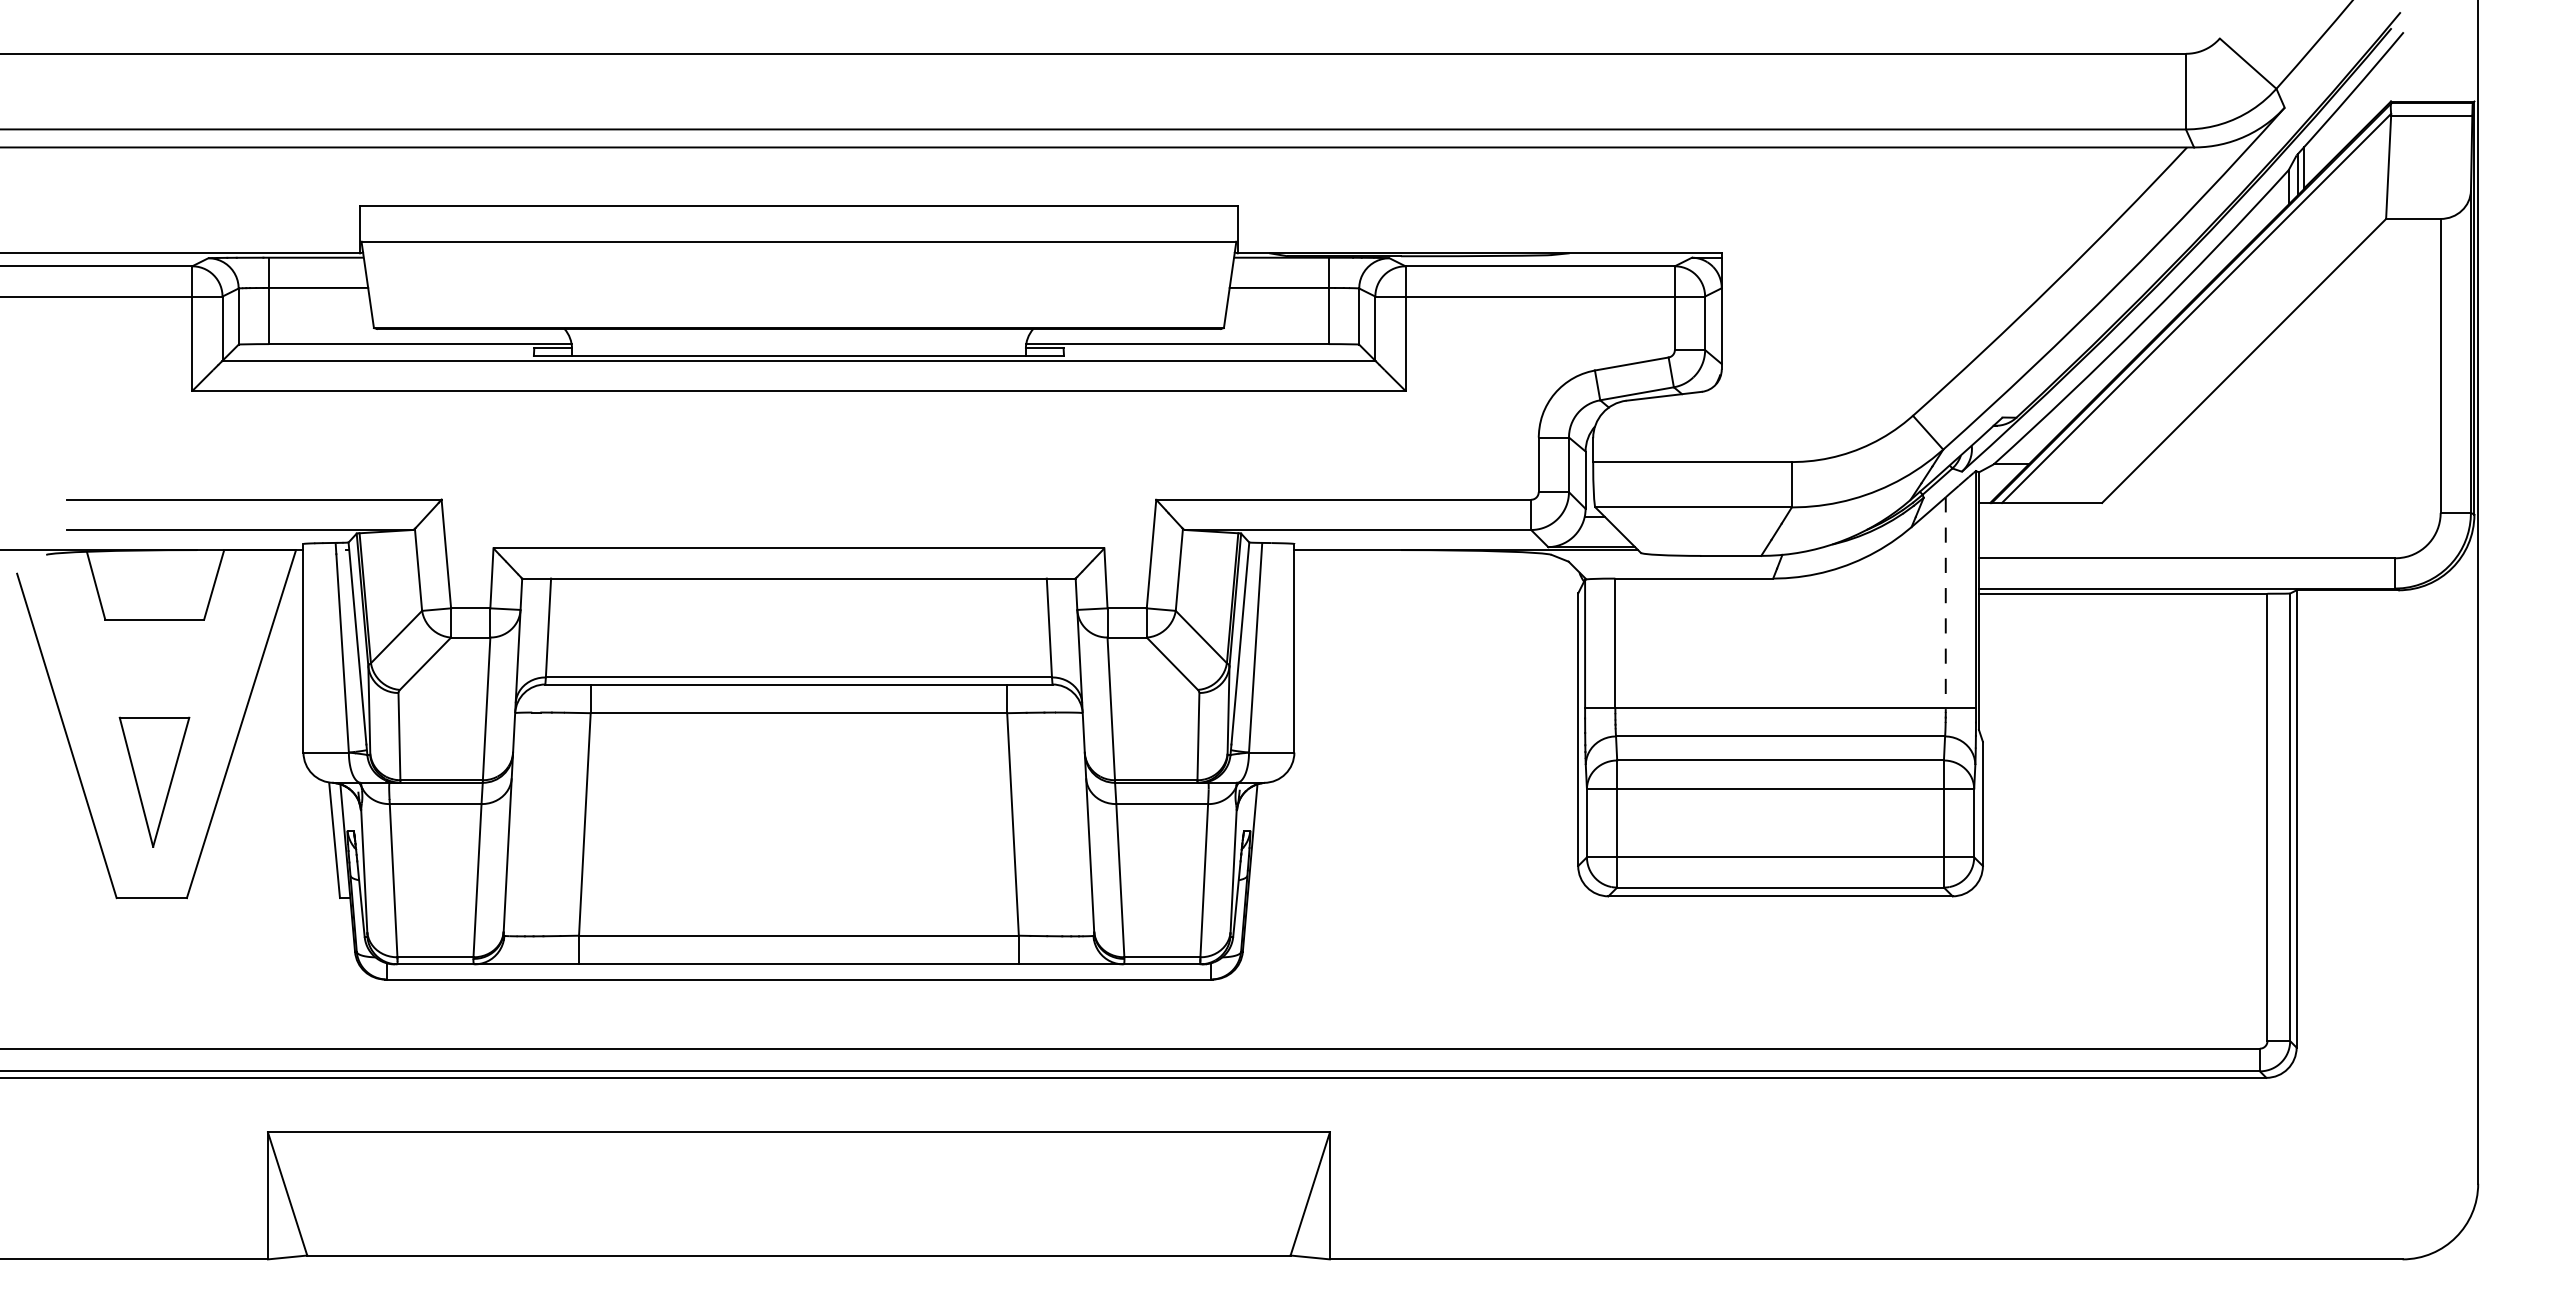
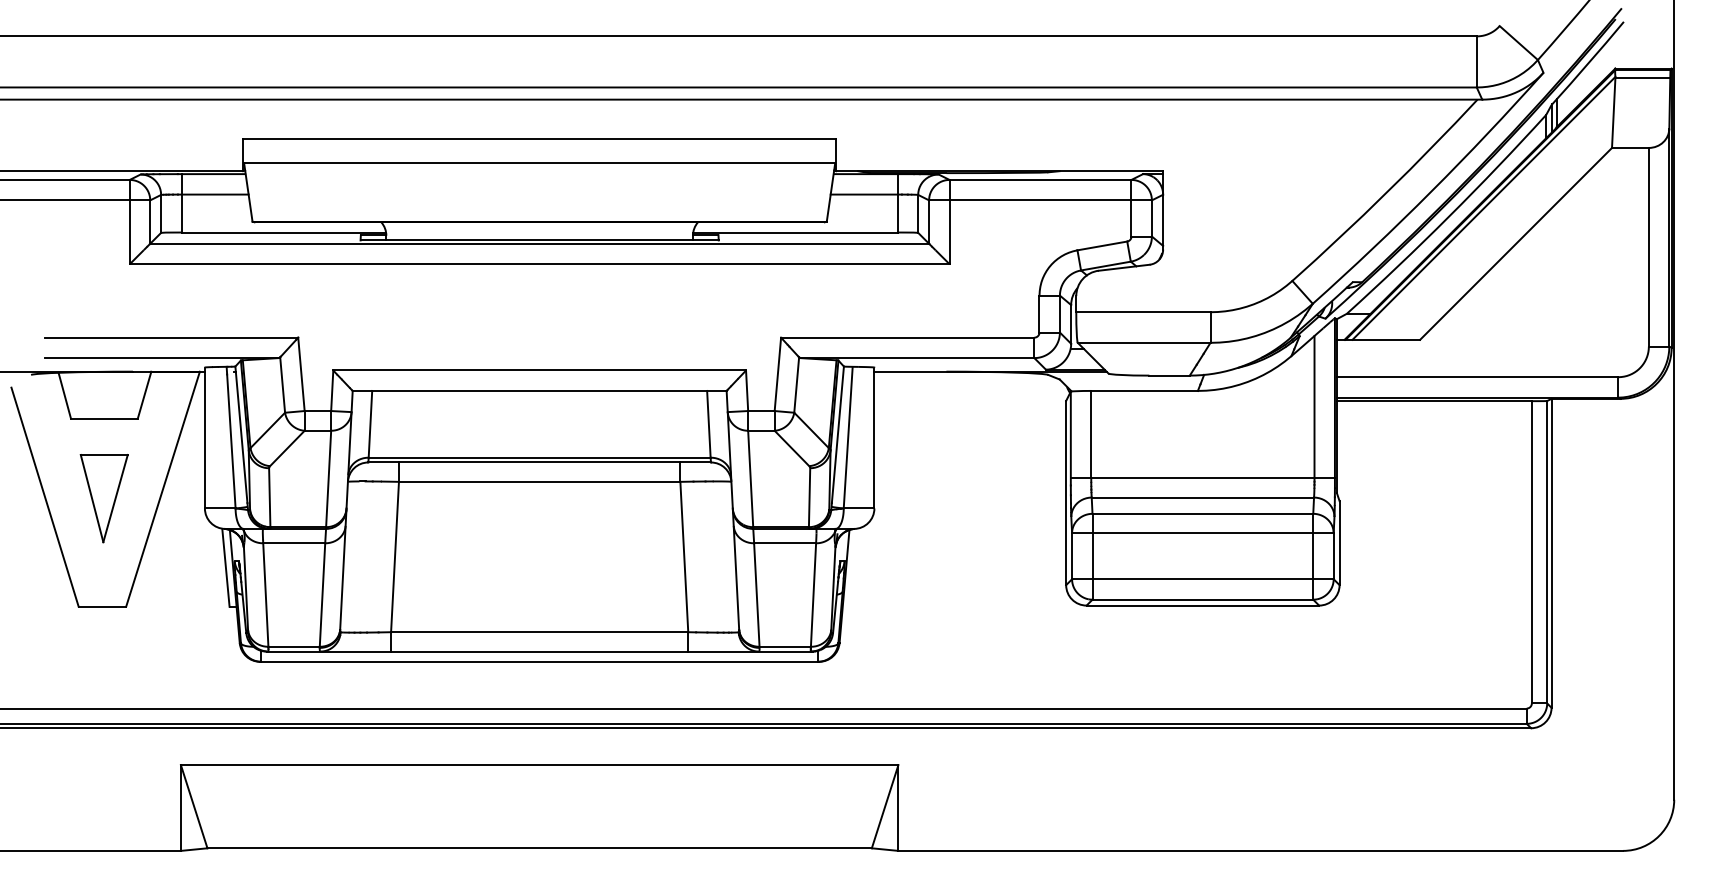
line: (1945, 604) -> (1314, 408), dashed -> solid
part: (153, 782) -> (103, 498), moved

